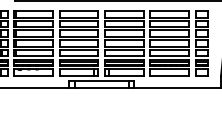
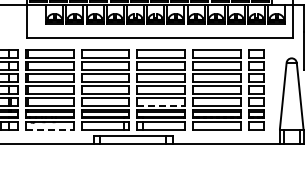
line: (124, 56) -> (161, 105), solid -> dashed
line: (33, 75) -> (49, 129), solid -> dashed

